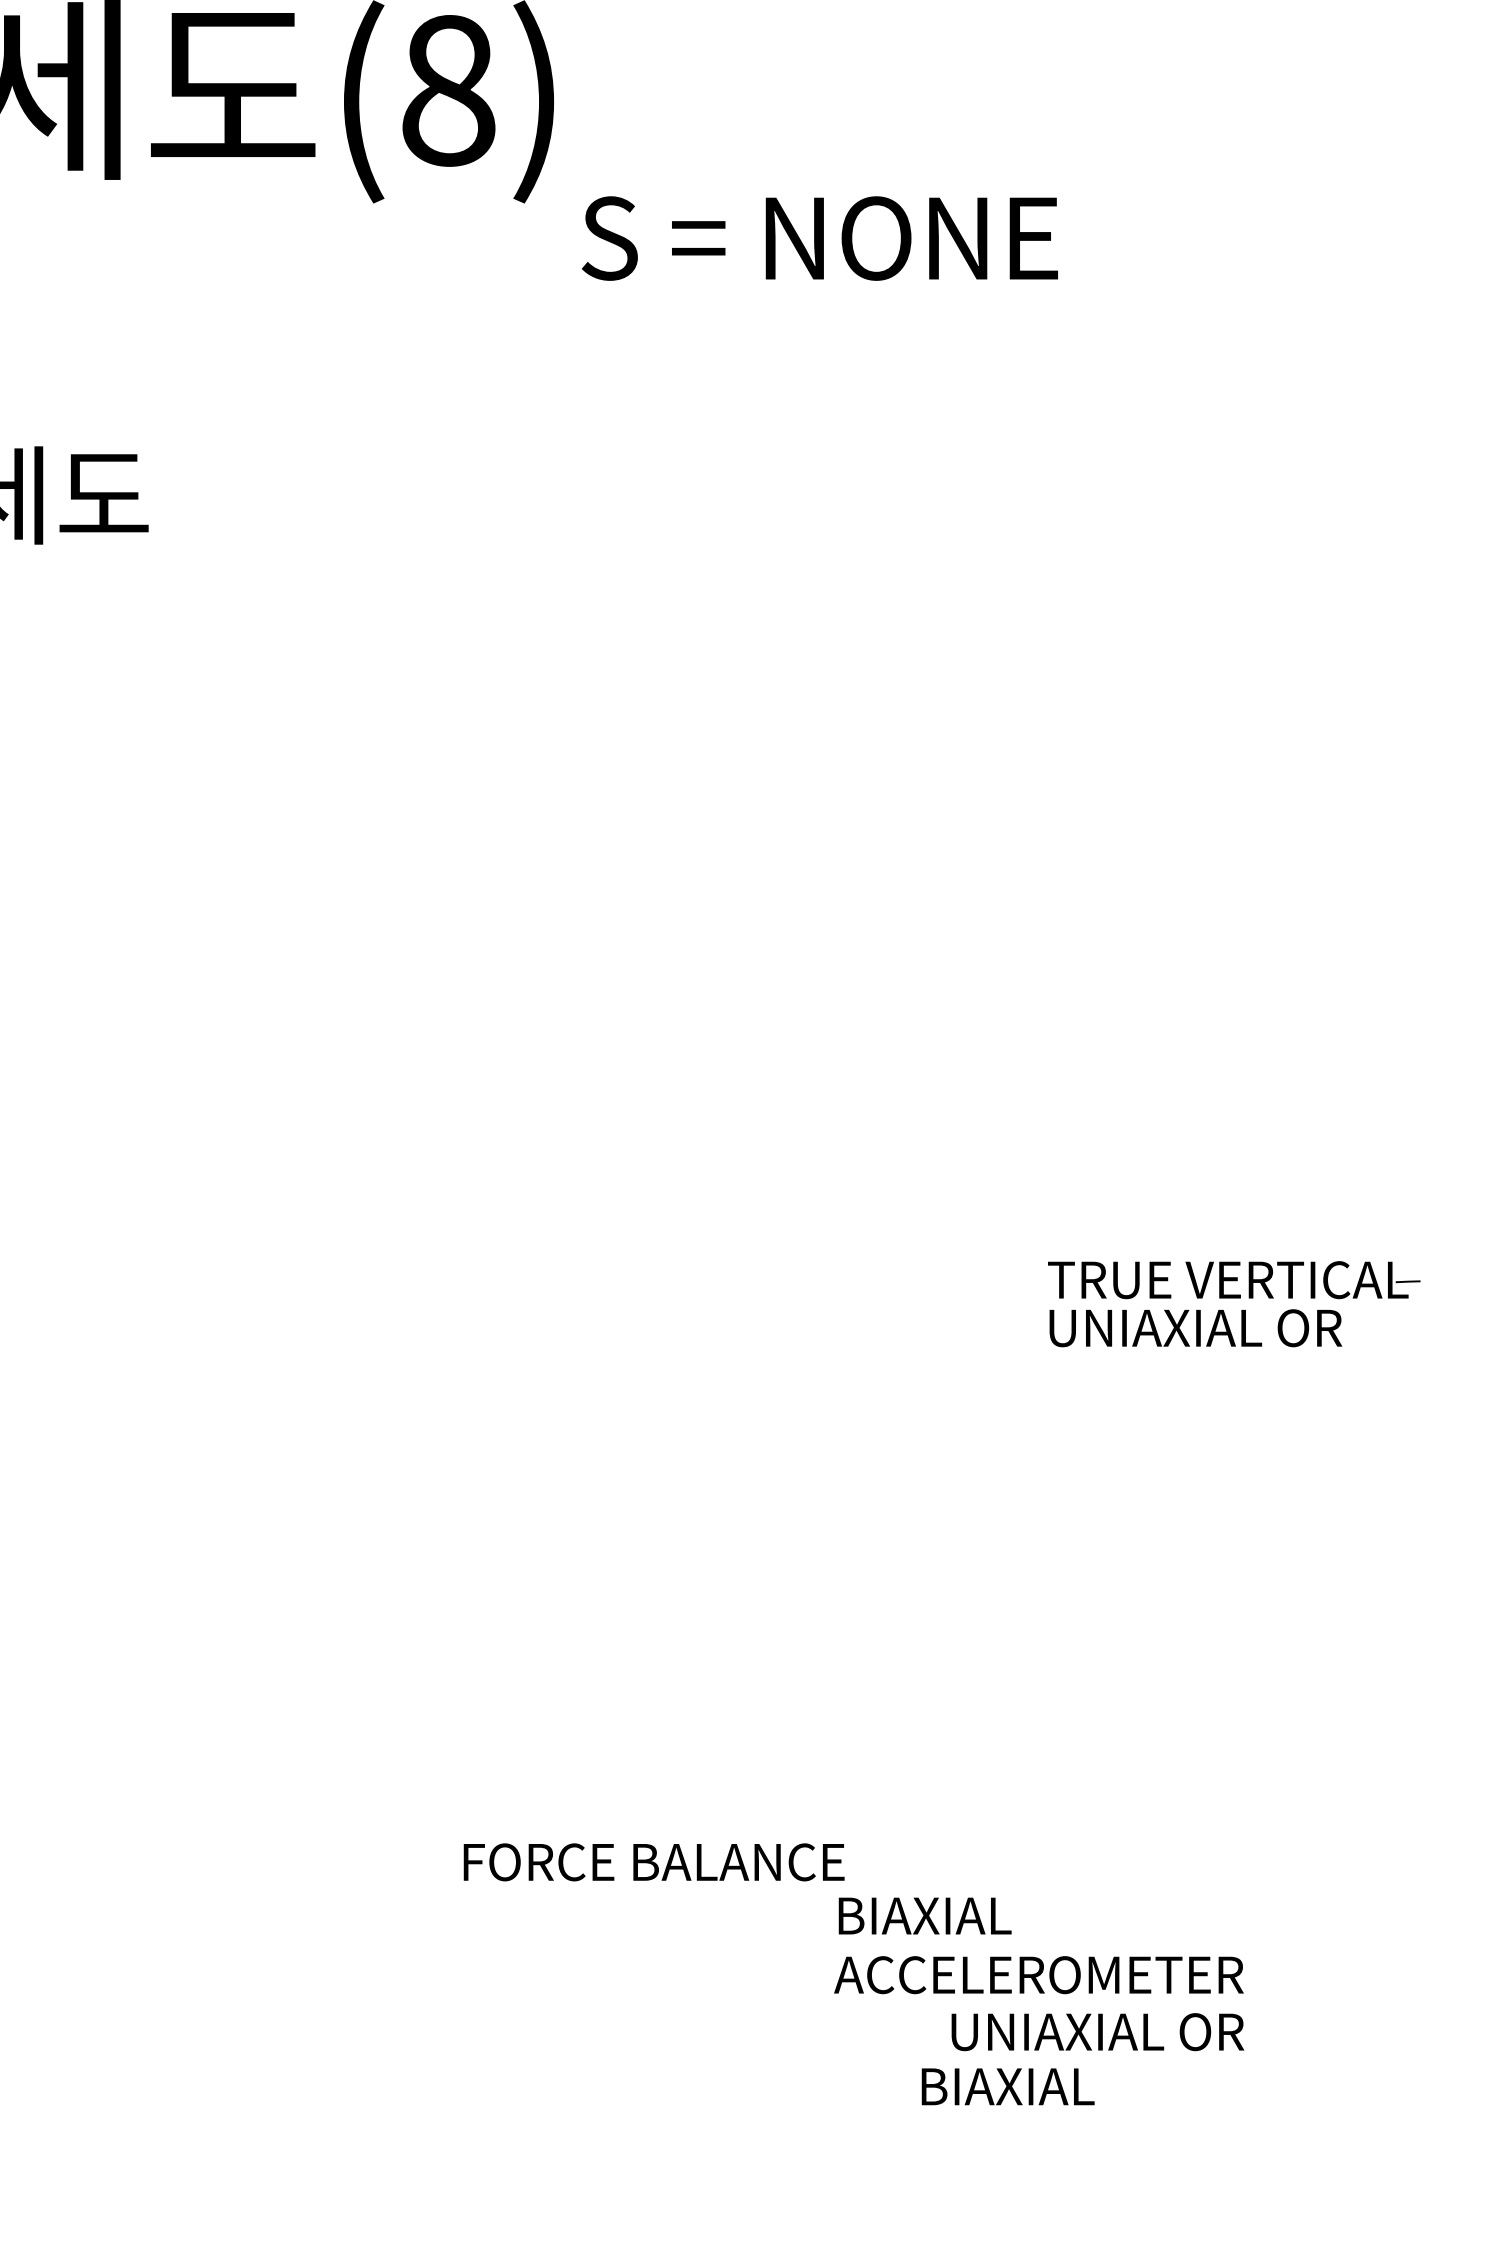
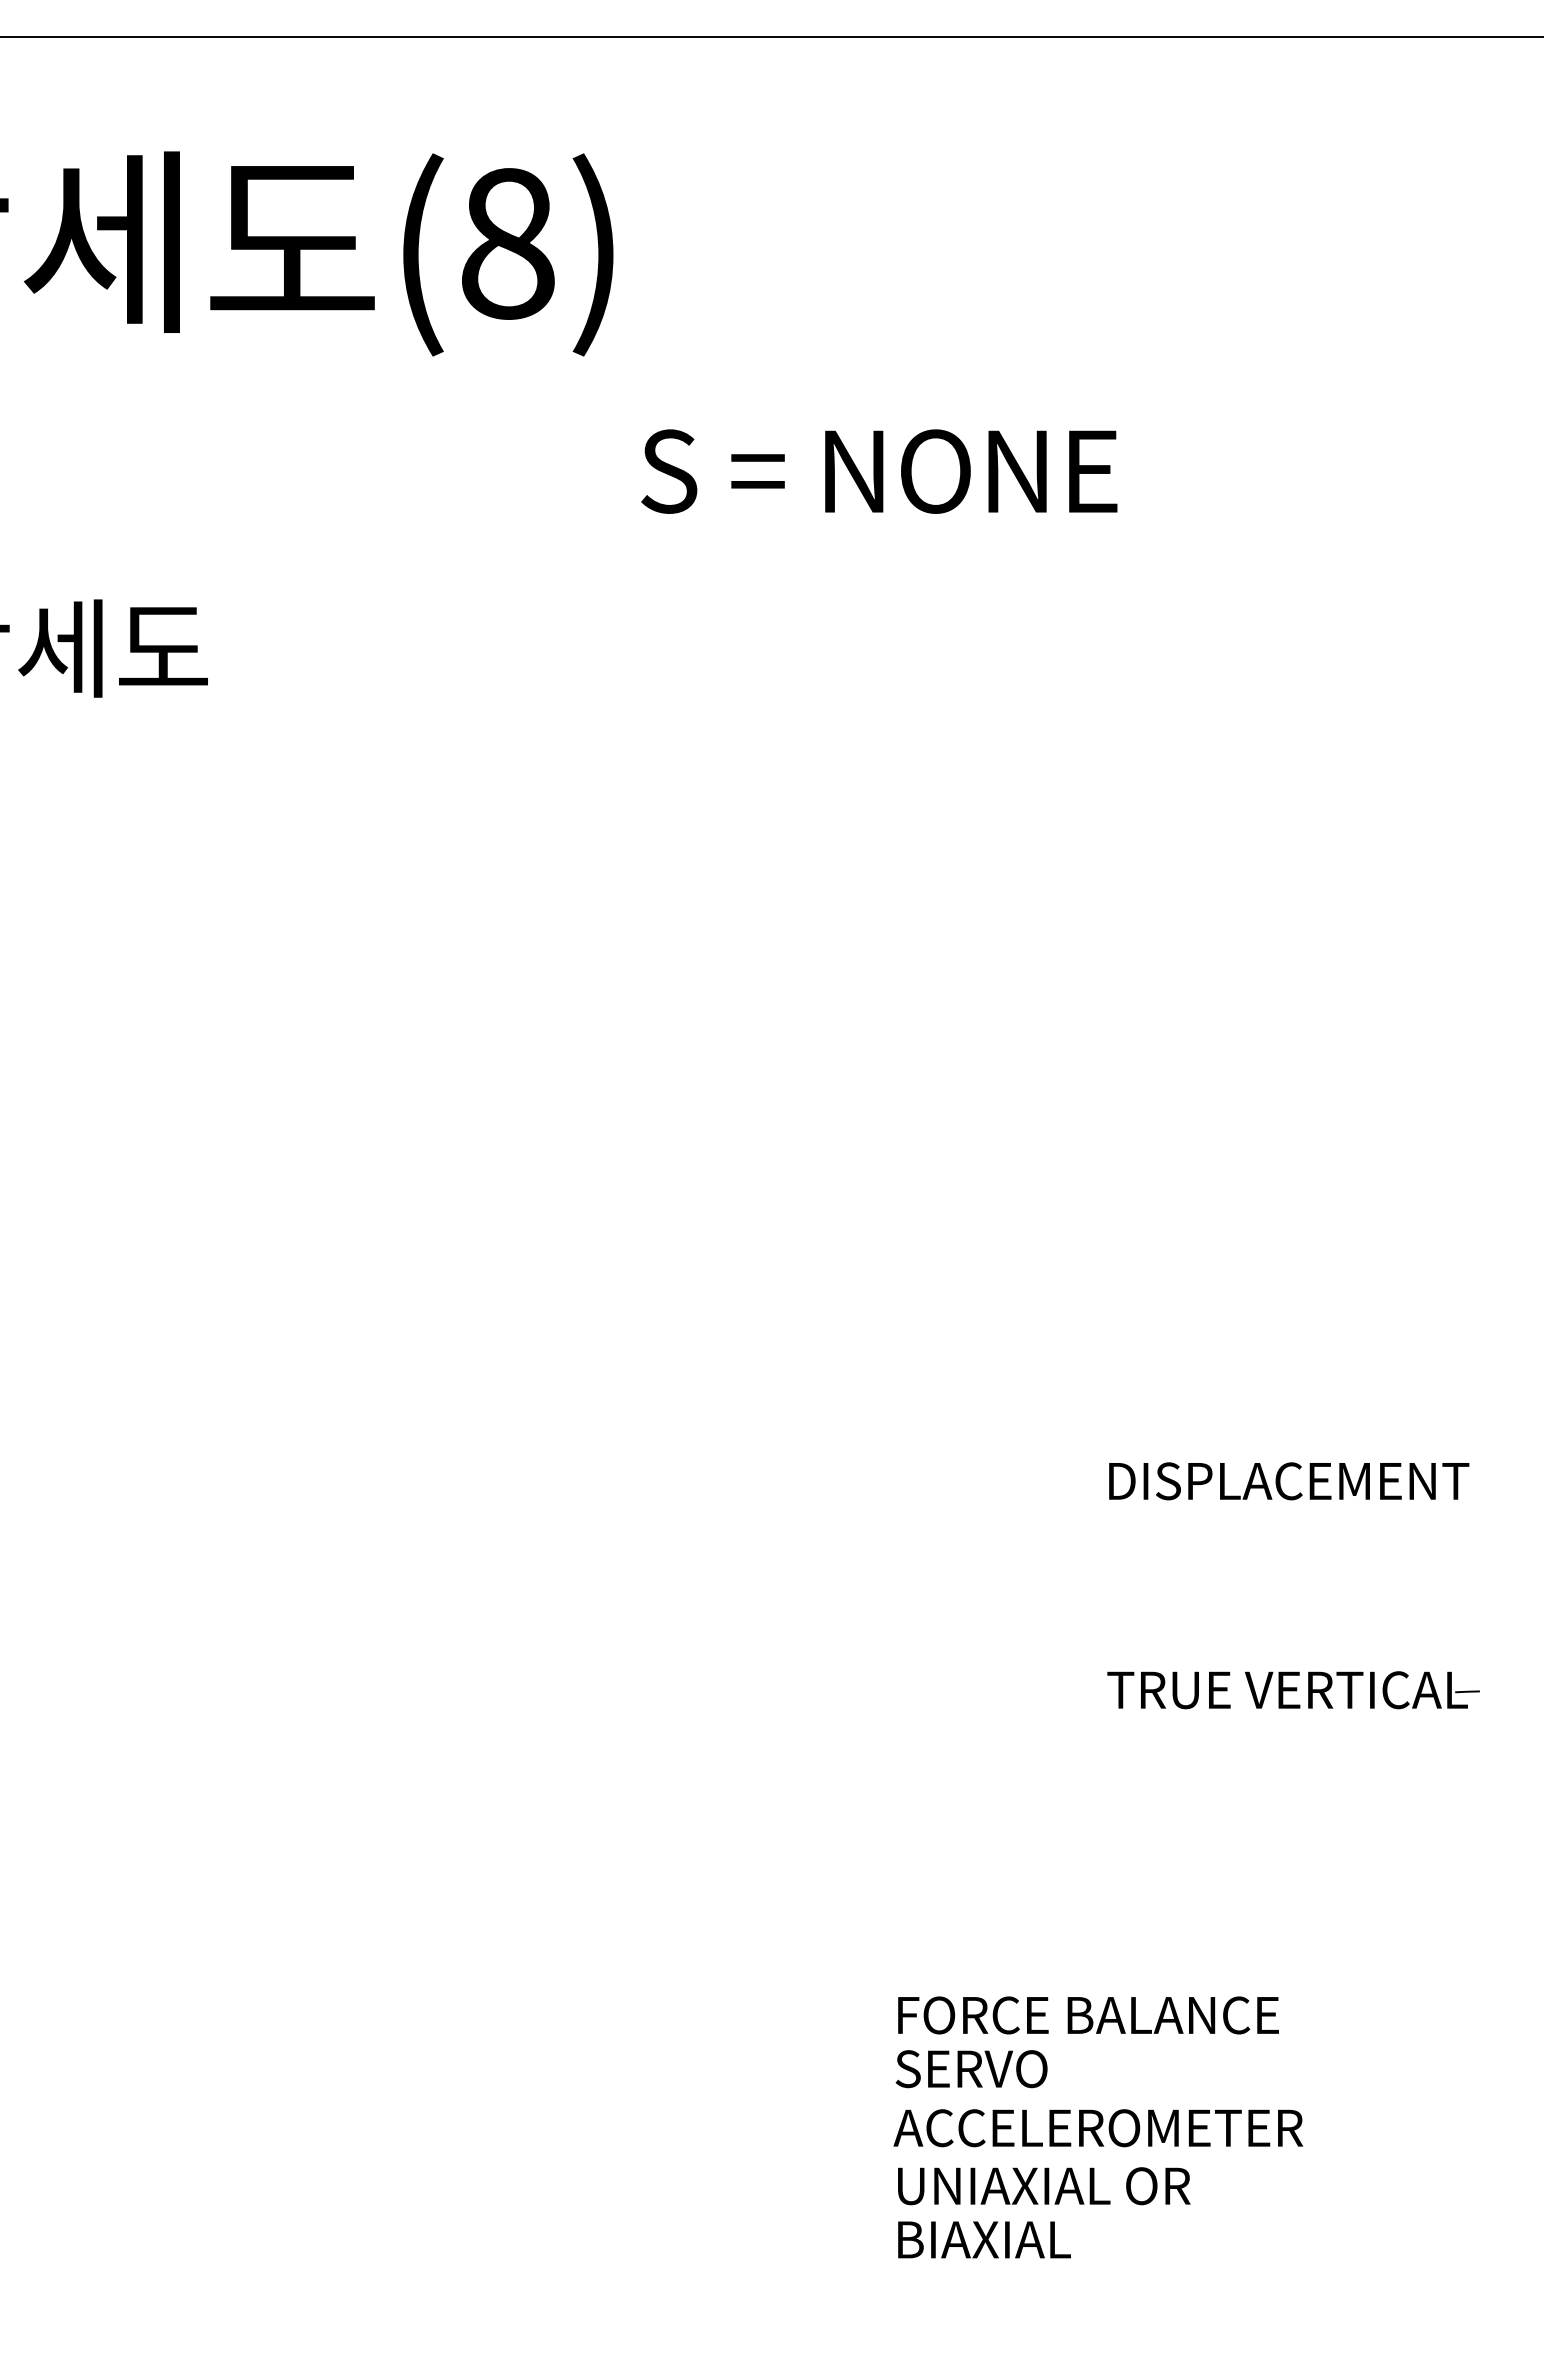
text: (820, 238) -> (879, 471), moved
part: (1234, 1280) -> (1293, 1690), moved
text: (1230, 1328) -> (1289, 1481), UNIAXIAL OR -> DISPLACEMENT
text: (654, 1862) -> (1088, 2015), moved
text: (923, 1916) -> (982, 2069), BIAXIAL -> SERVO
text: (1098, 2032) -> (1044, 2186), moved
text: (1008, 2086) -> (984, 2239), moved

